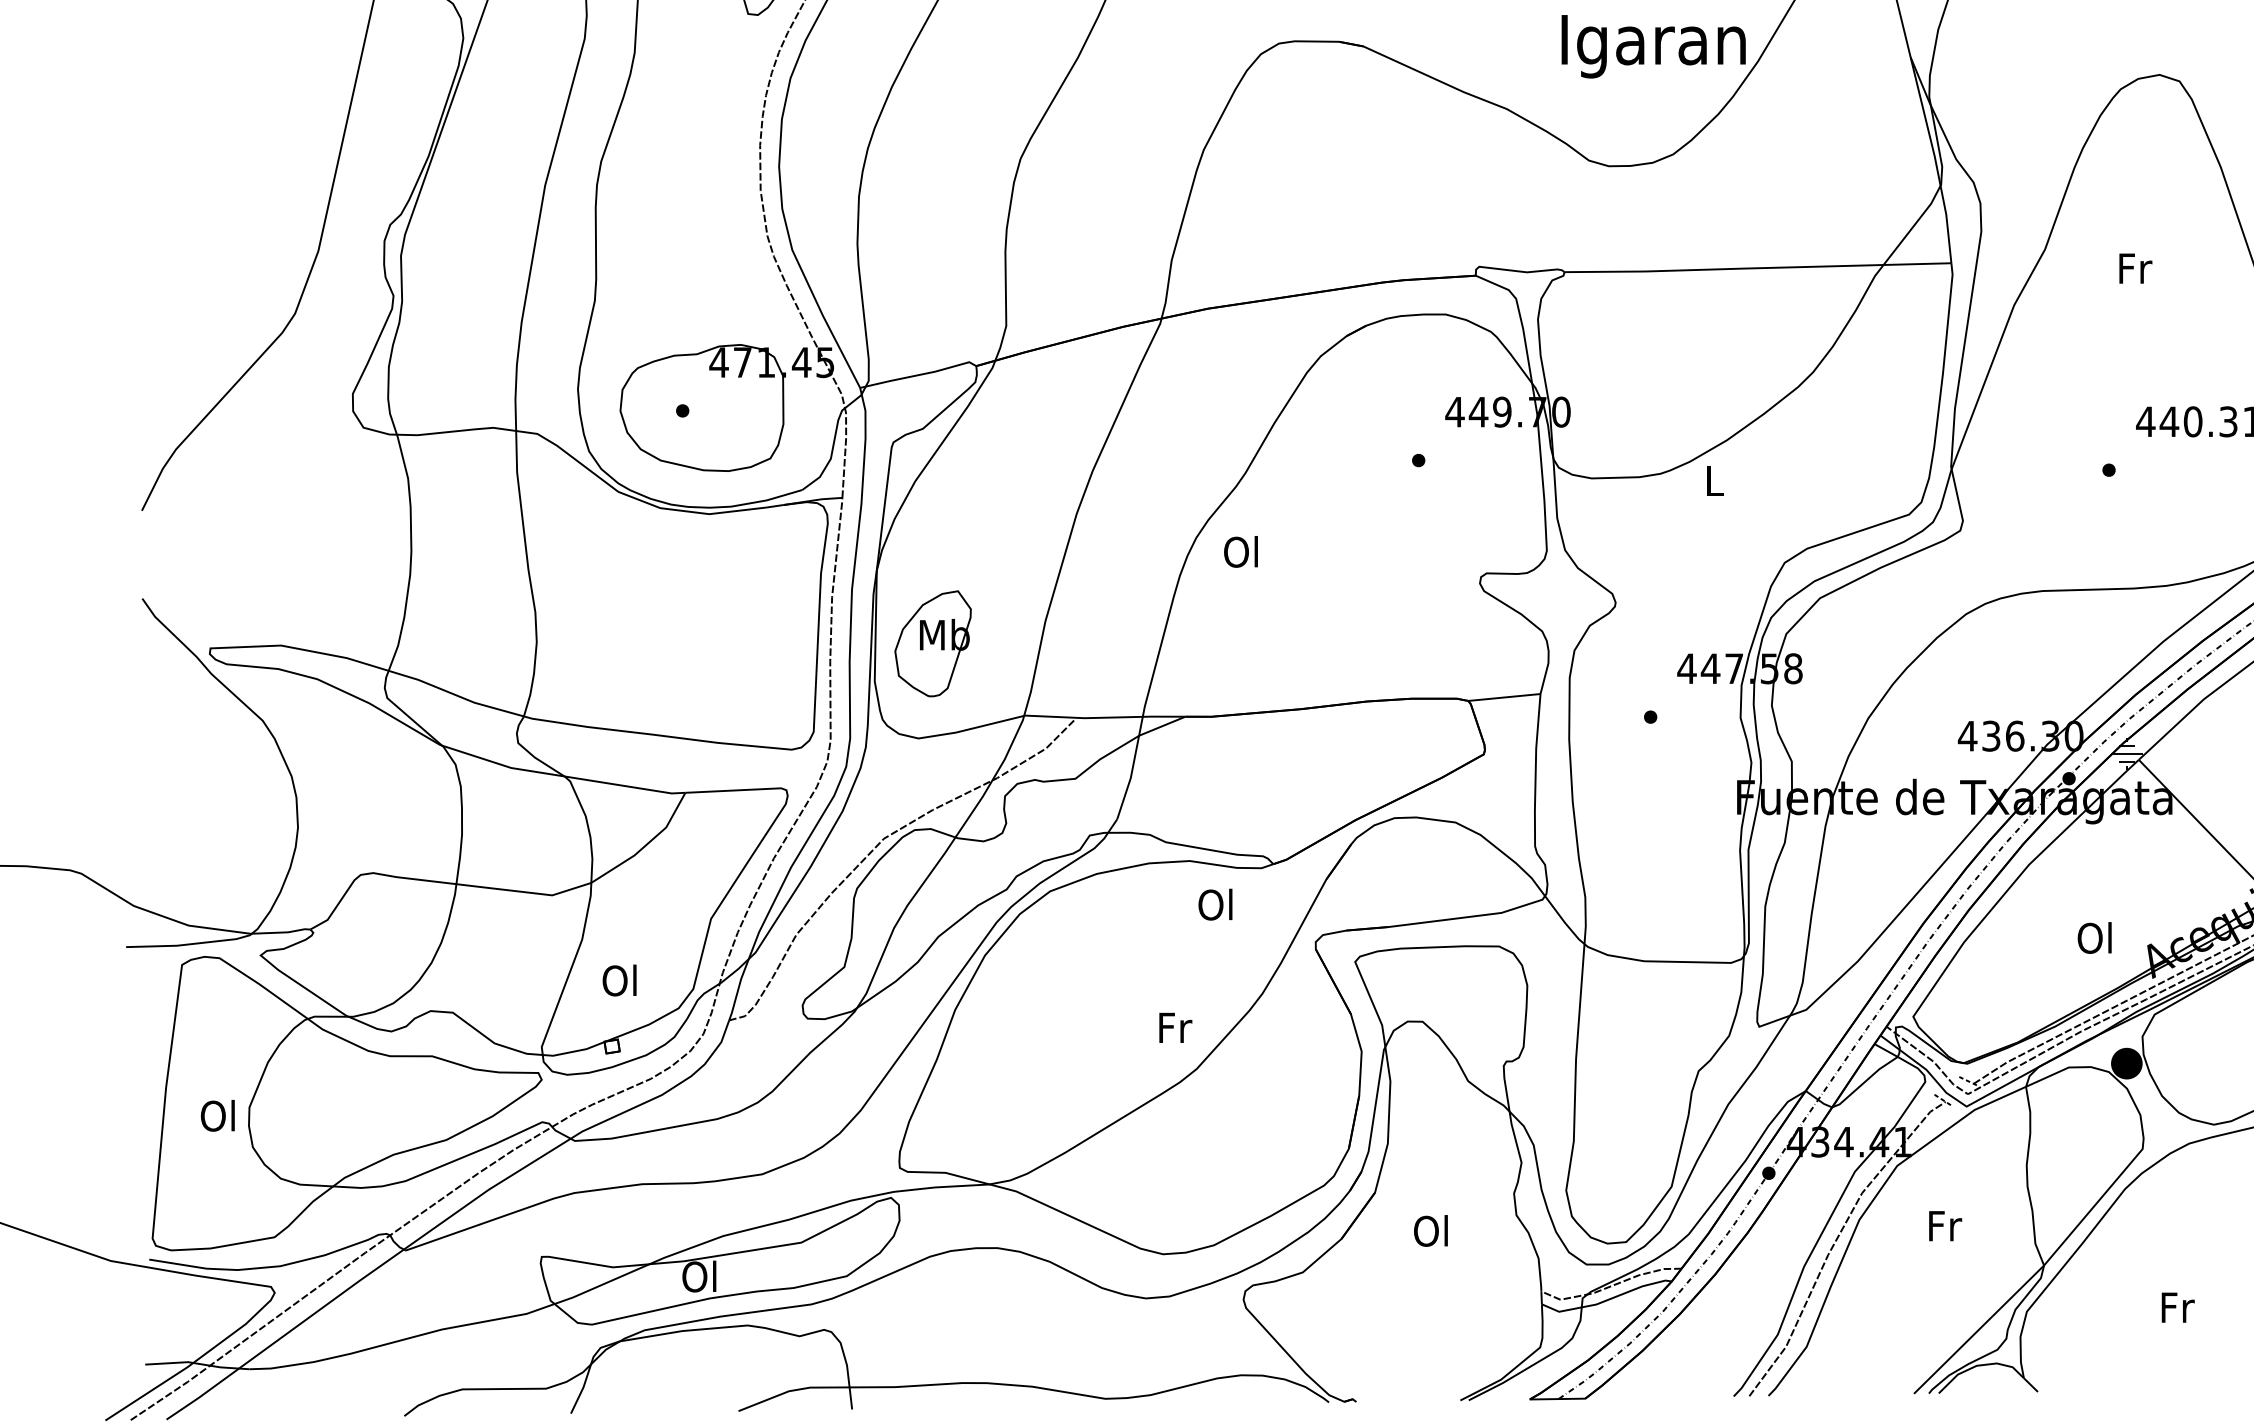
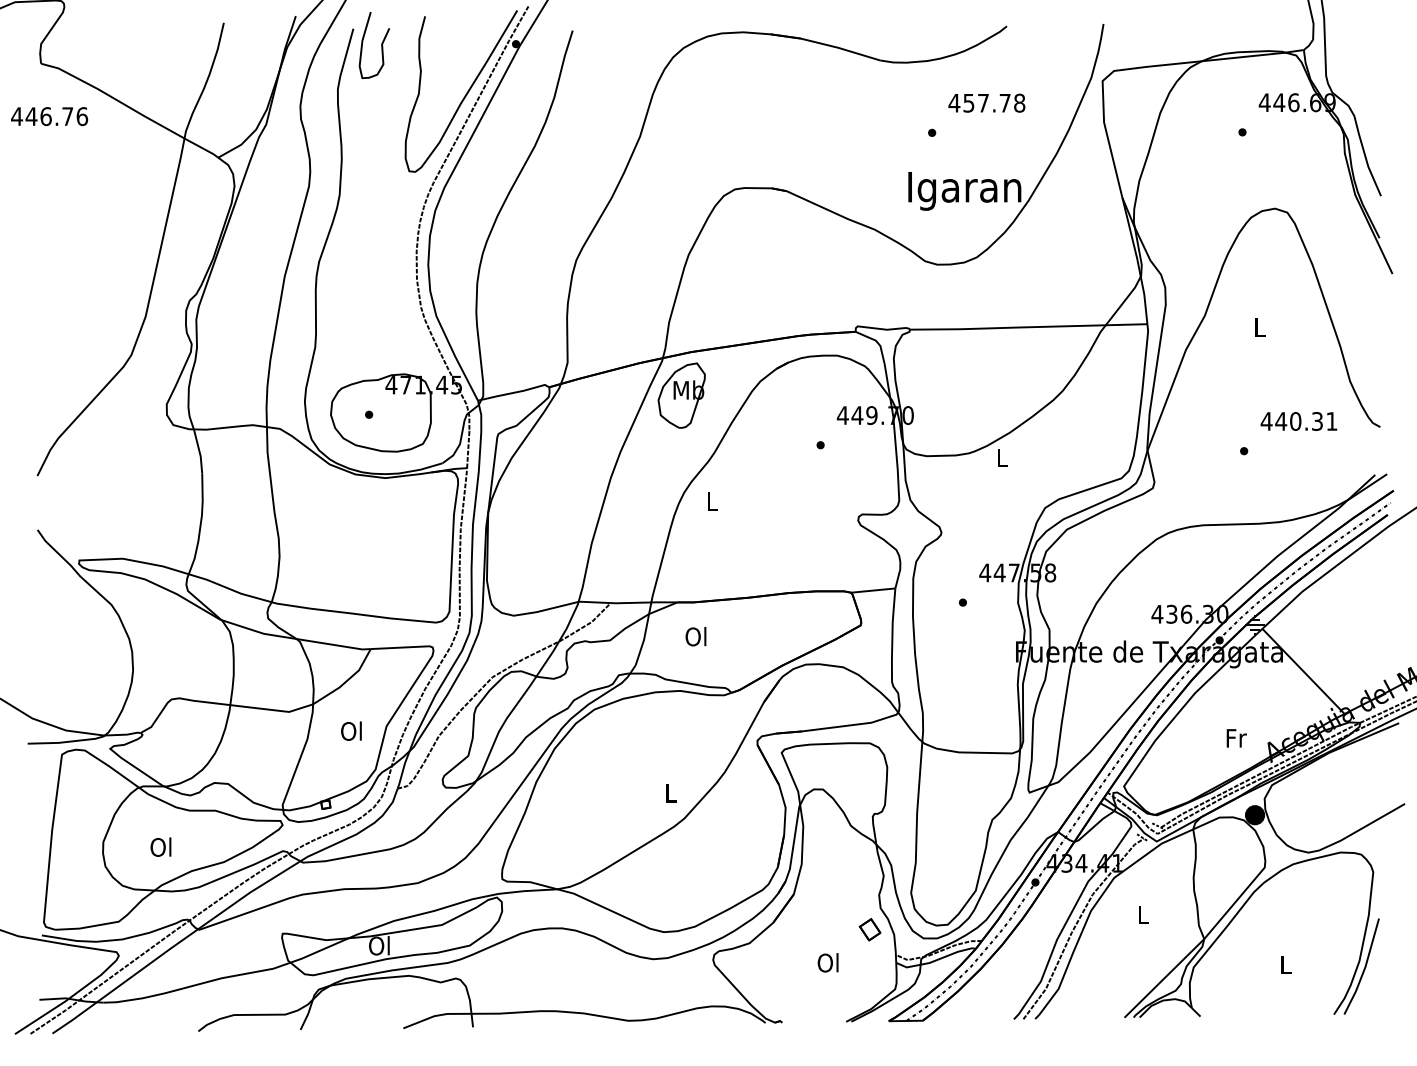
text: (2135, 268) -> (1260, 327), Fr -> L
text: (1240, 550) -> (711, 500), Ol -> L
part: (932, 643) -> (681, 395), moved
text: (1214, 904) -> (695, 636), moved
text: (2094, 936) -> (1235, 737), Ol -> Fr
text: (619, 979) -> (351, 730), moved
text: (1175, 1028) -> (671, 793), Fr -> L
text: (217, 1114) -> (160, 846), moved
text: (1945, 1225) -> (1143, 914), Fr -> L
text: (1429, 1230) -> (827, 962), moved
part: (1498, 1249) -> (869, 929), added
text: (2178, 1307) -> (1286, 964), Fr -> L

